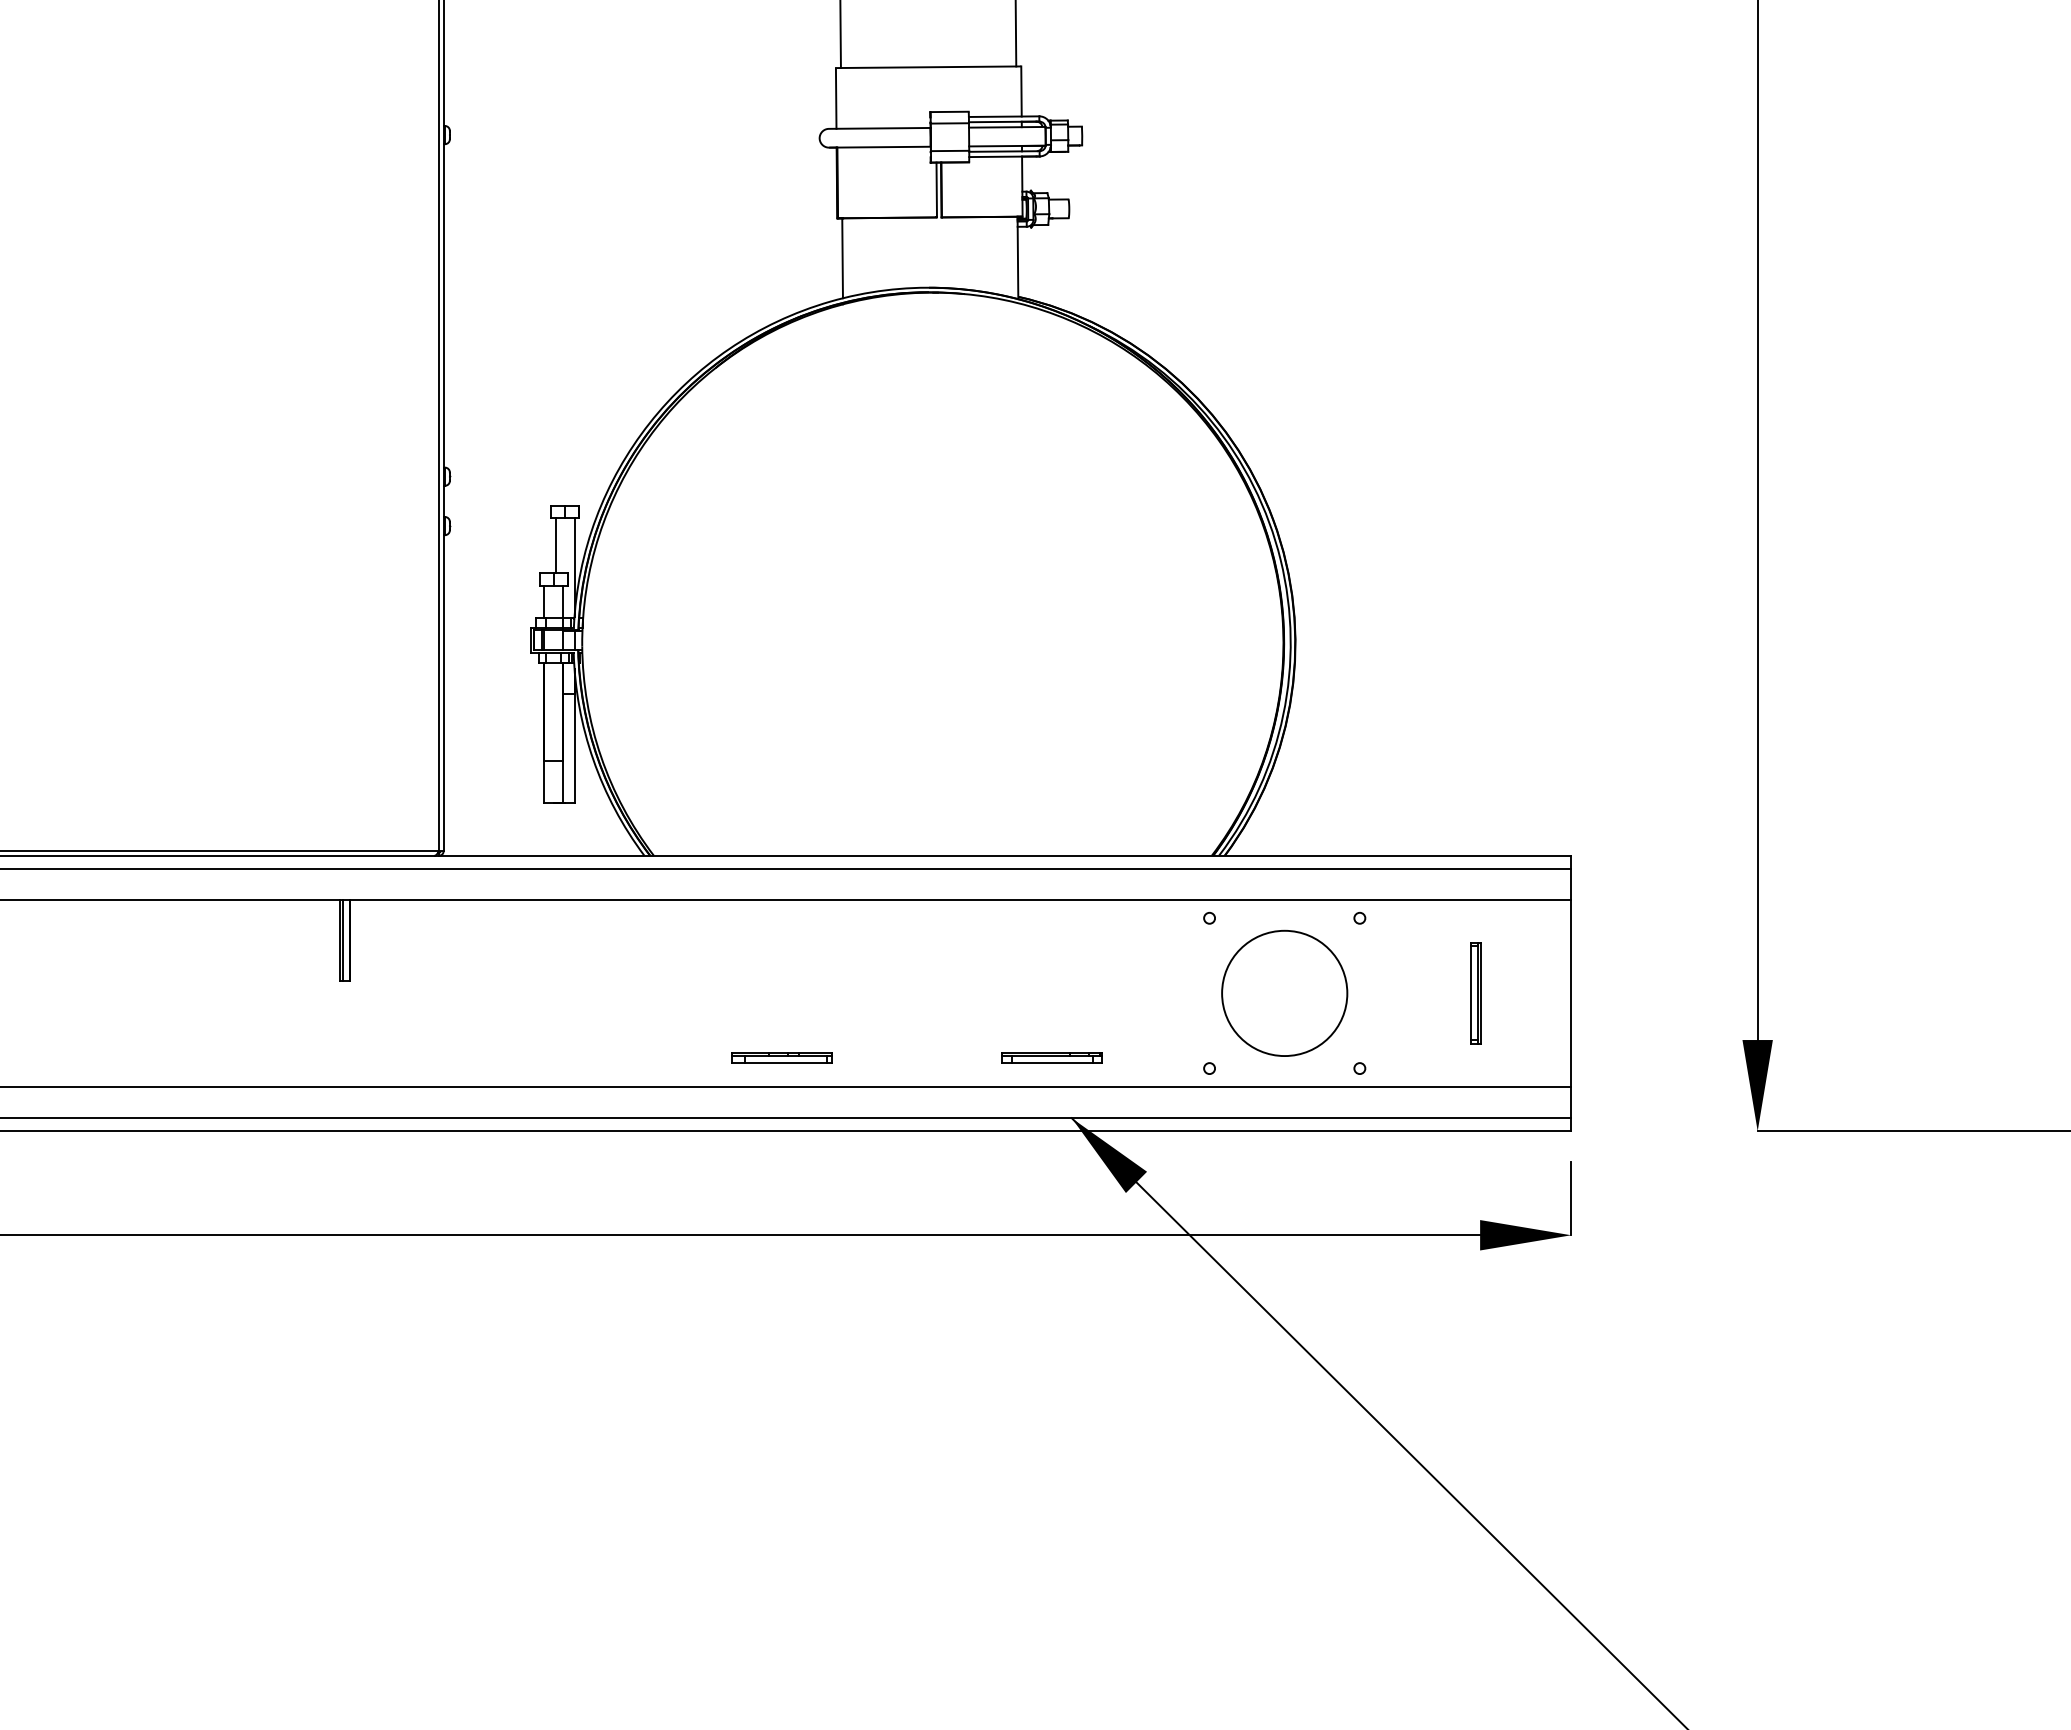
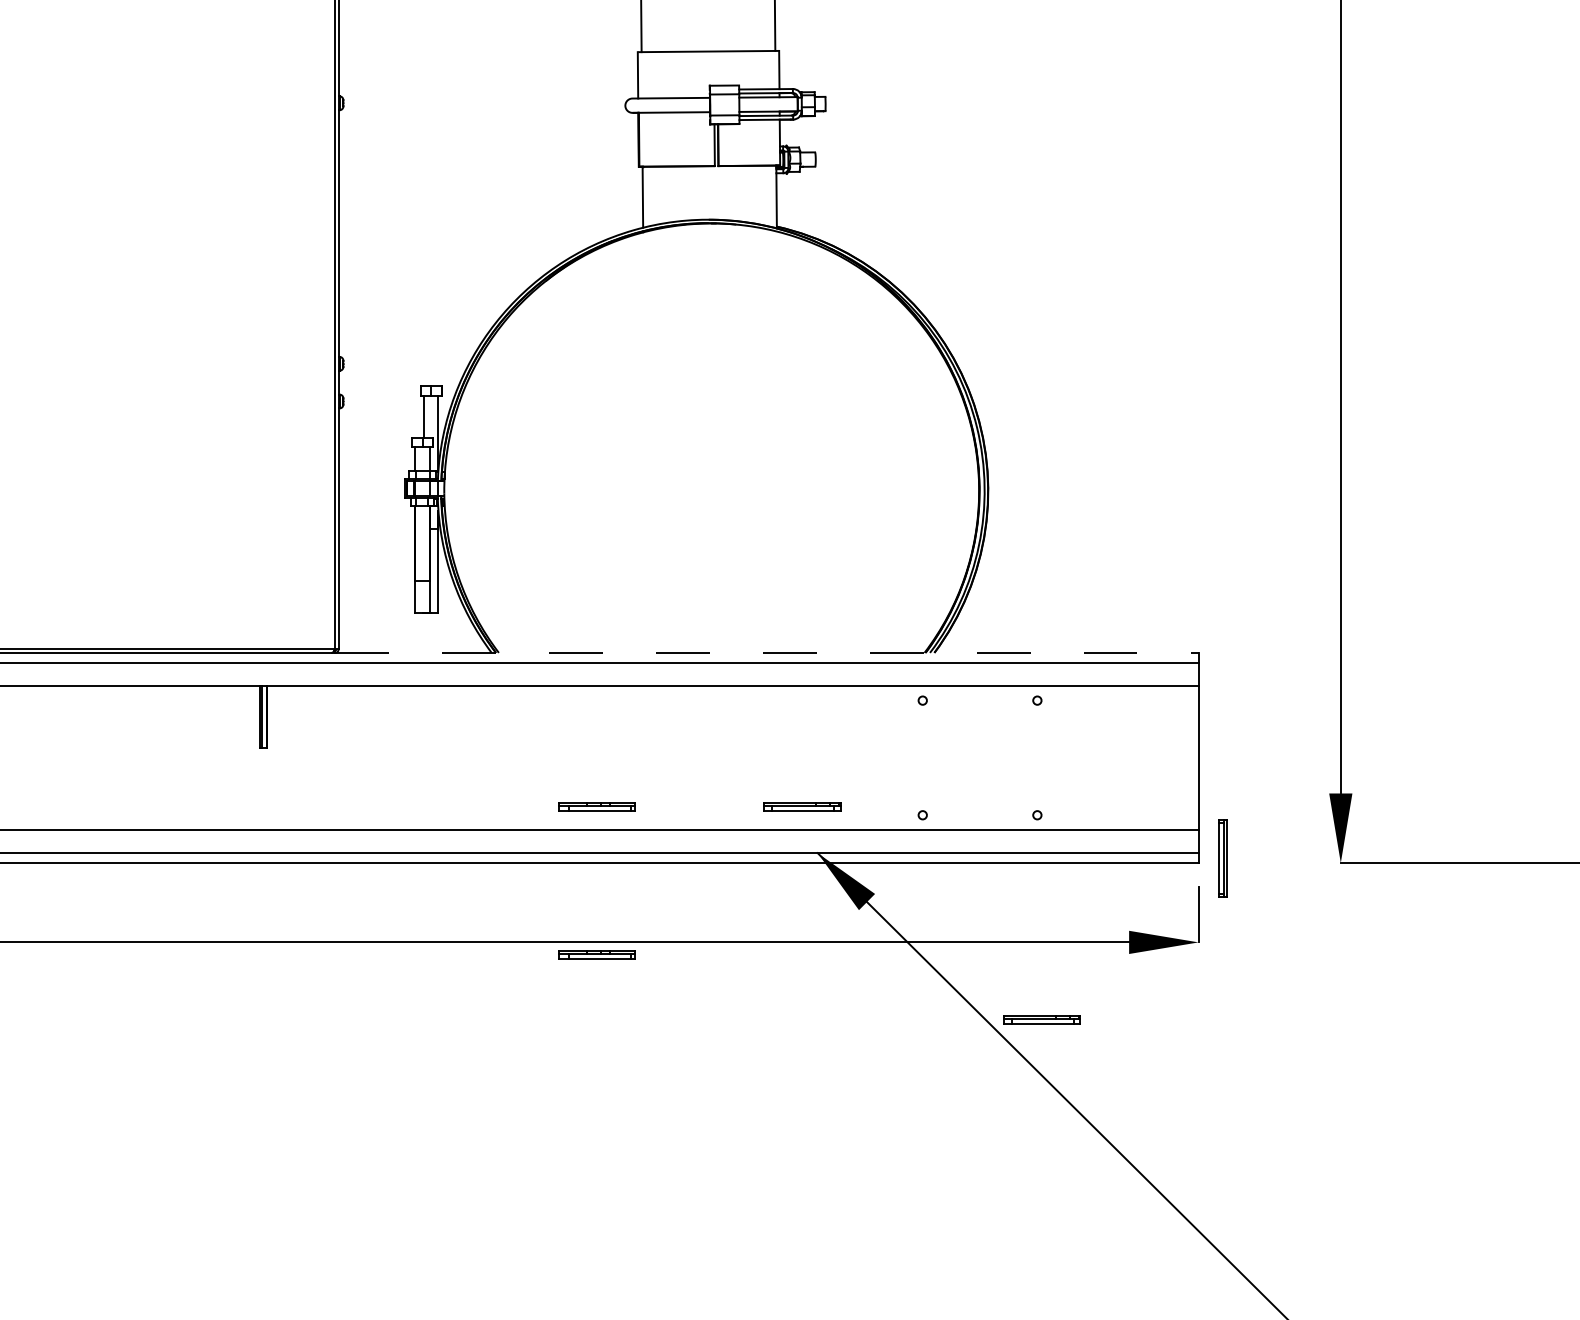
line: (1005, 855) -> (767, 652), solid -> dashed
circle: (1284, 992) -> (979, 757), removed
part: (1475, 993) -> (1222, 858), moved
part: (781, 1251) -> (596, 954), added
part: (1365, 1336) -> (1041, 1019), added

